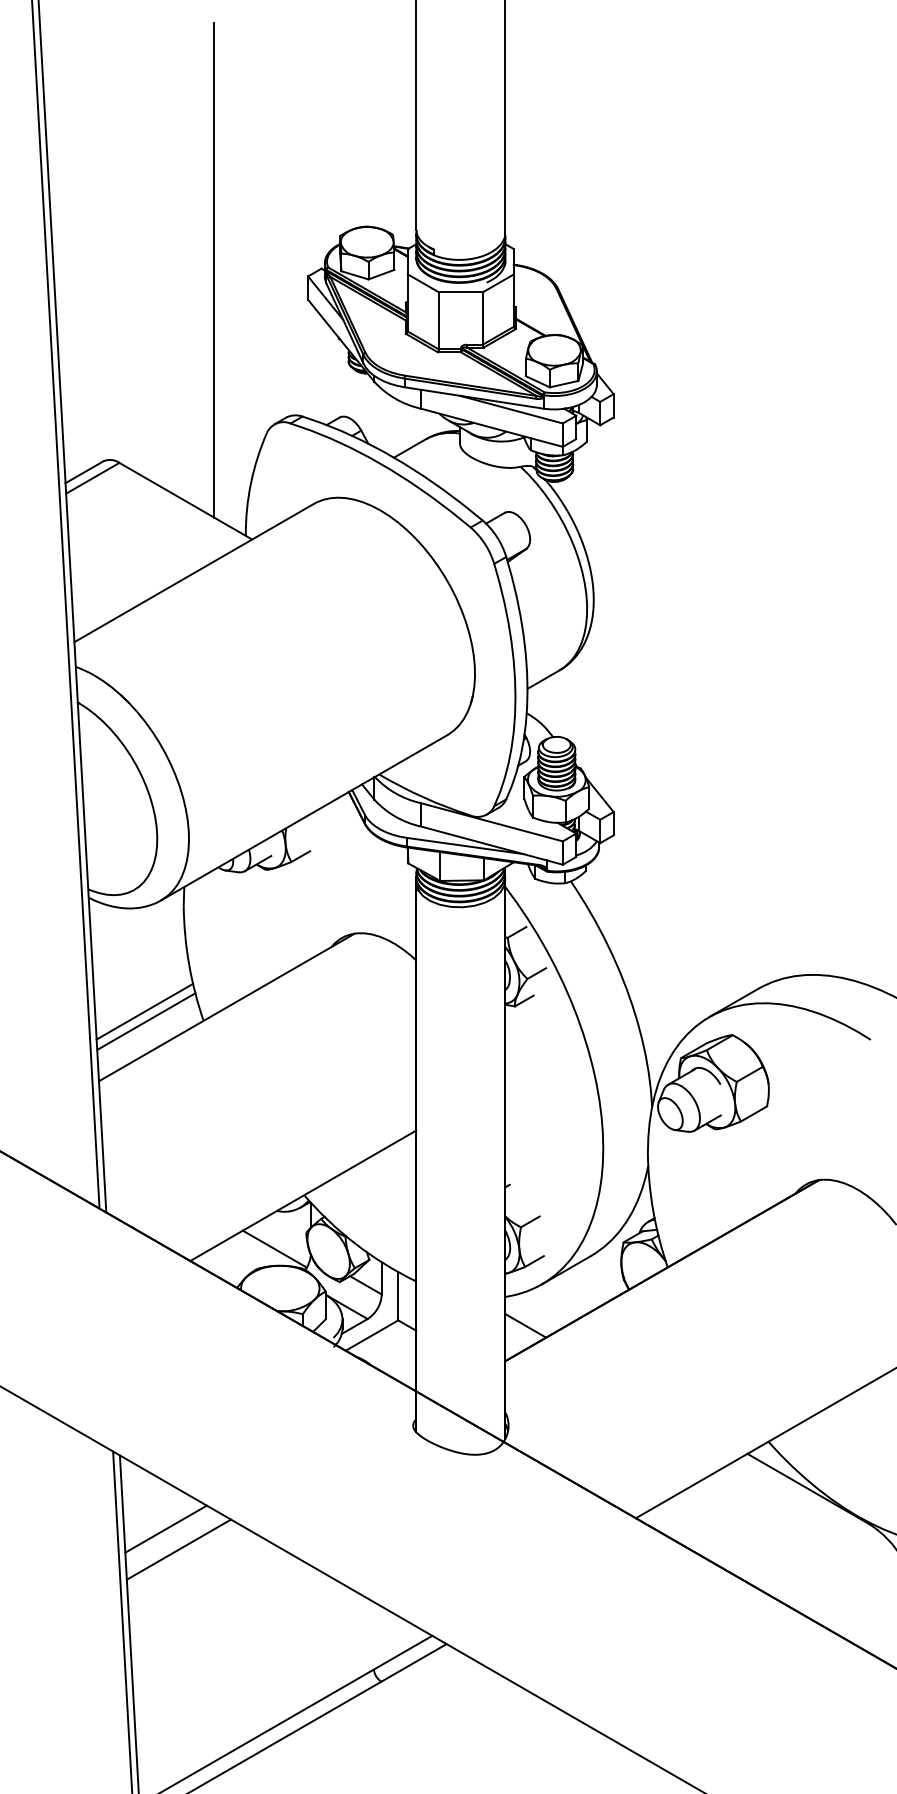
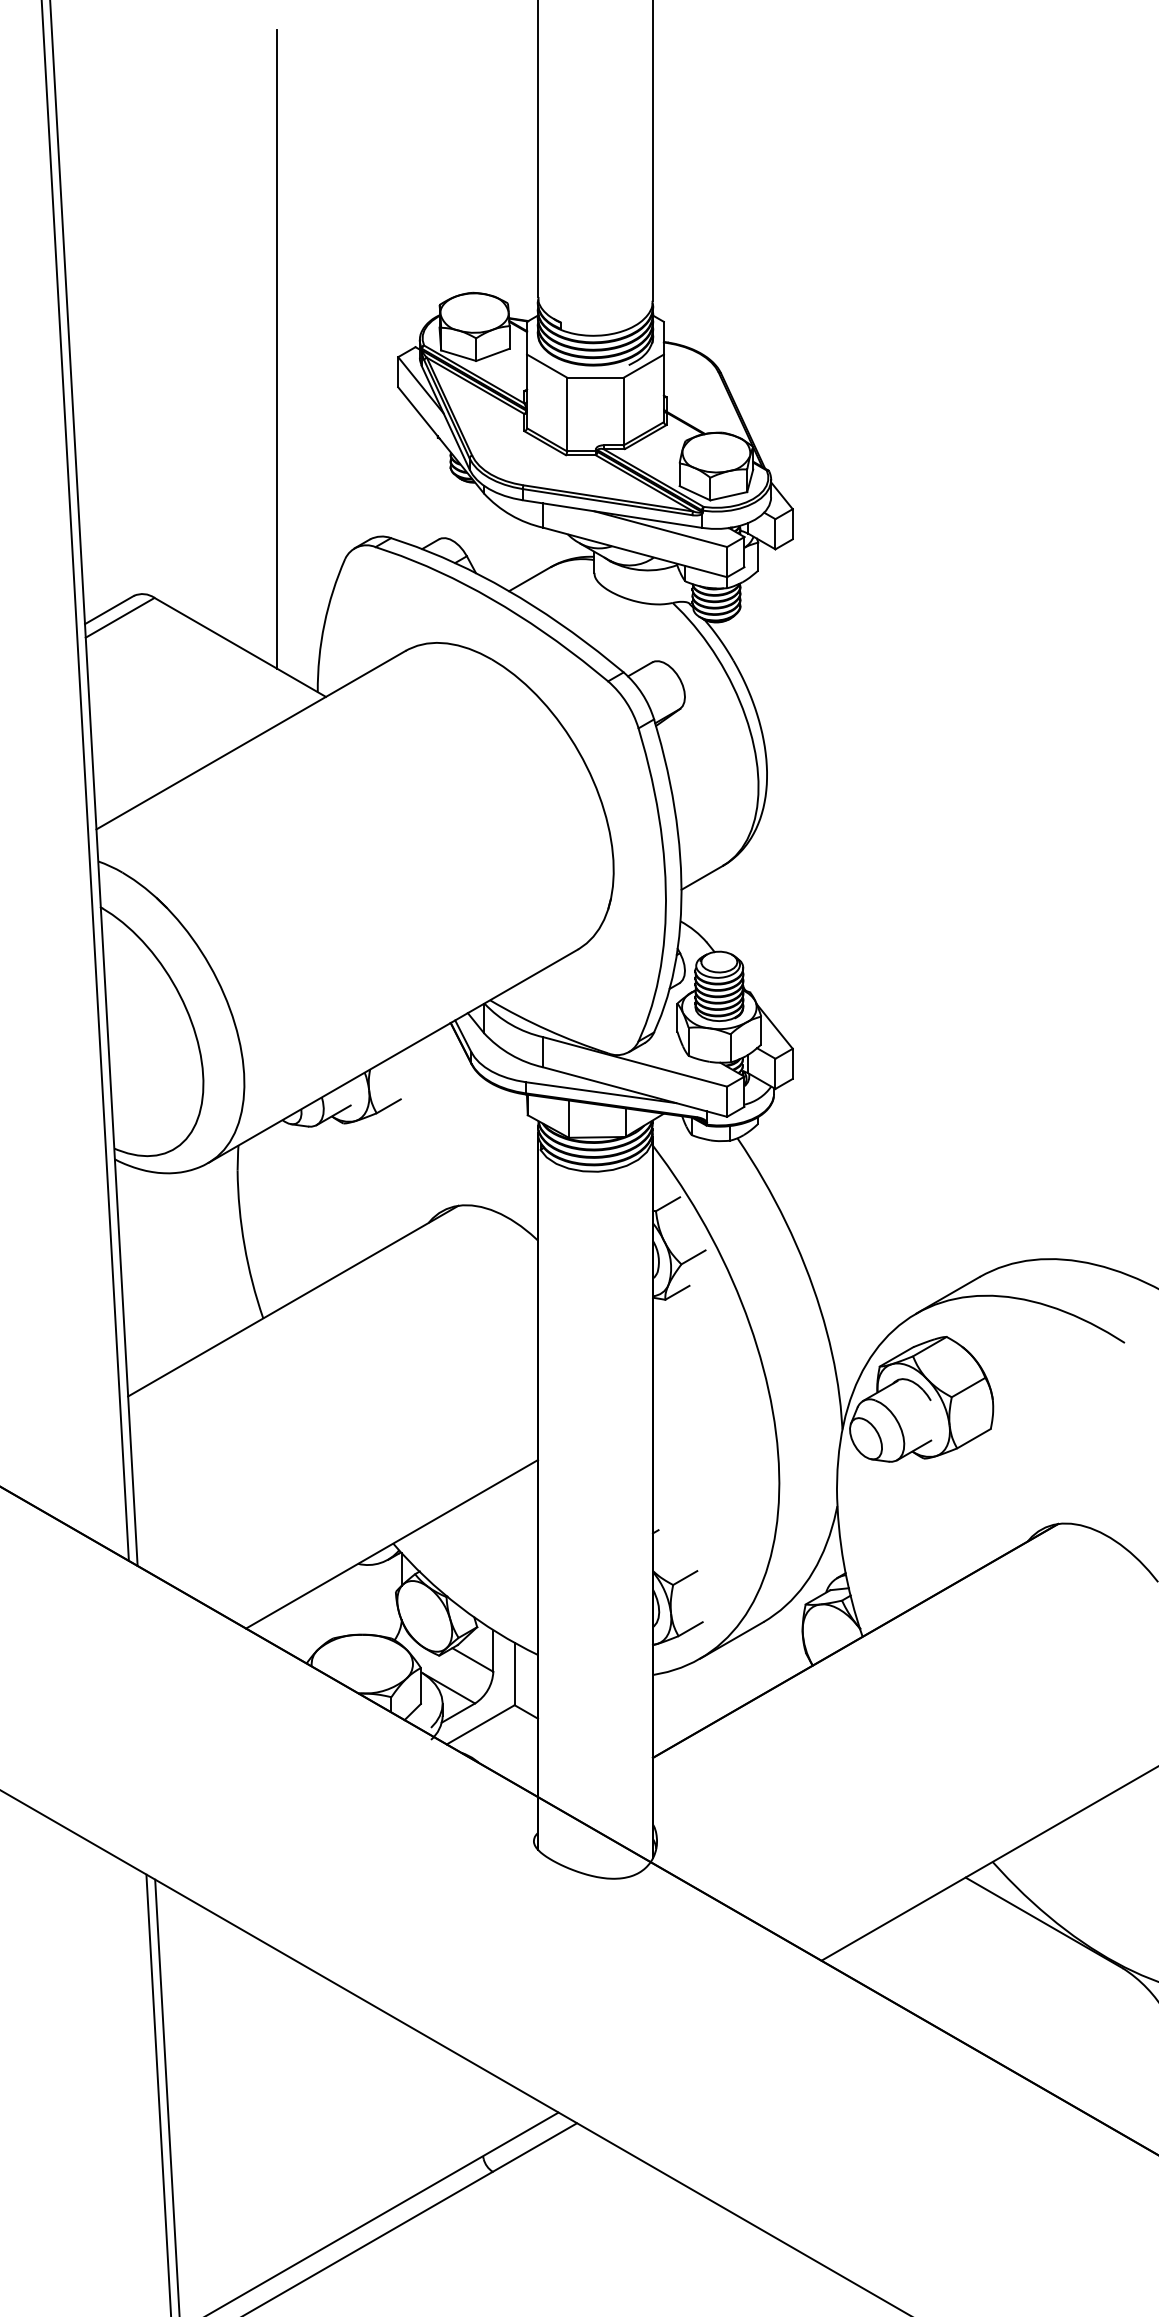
line: (144, 1011) -> (187, 1306), removed
line: (145, 1021) -> (188, 1319), removed
line: (274, 1249) -> (354, 1613), removed
line: (525, 1326) -> (678, 1712), removed
line: (165, 1528) -> (214, 1974), removed
line: (179, 1549) -> (231, 2001), removed

